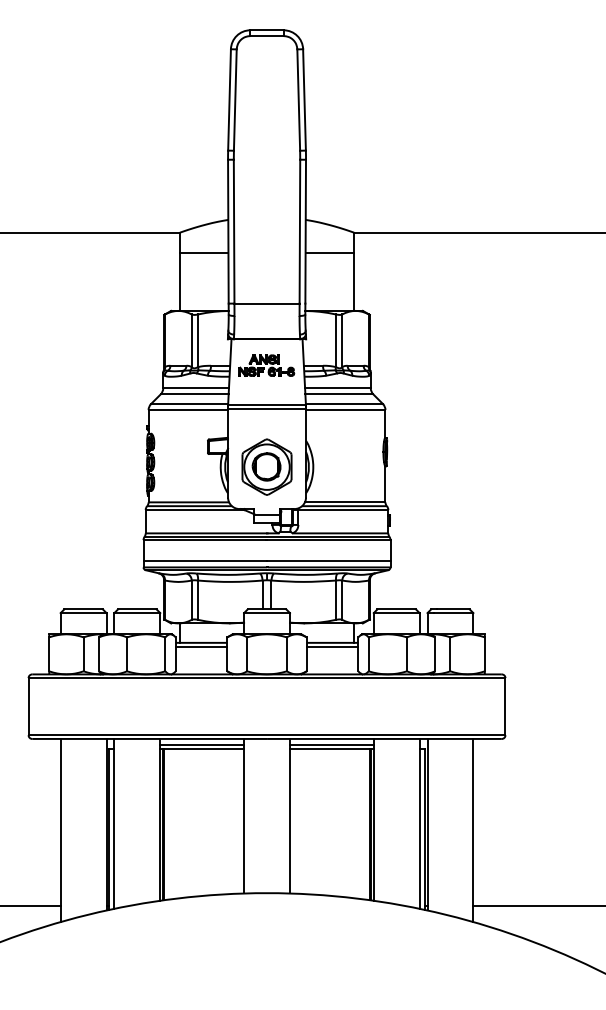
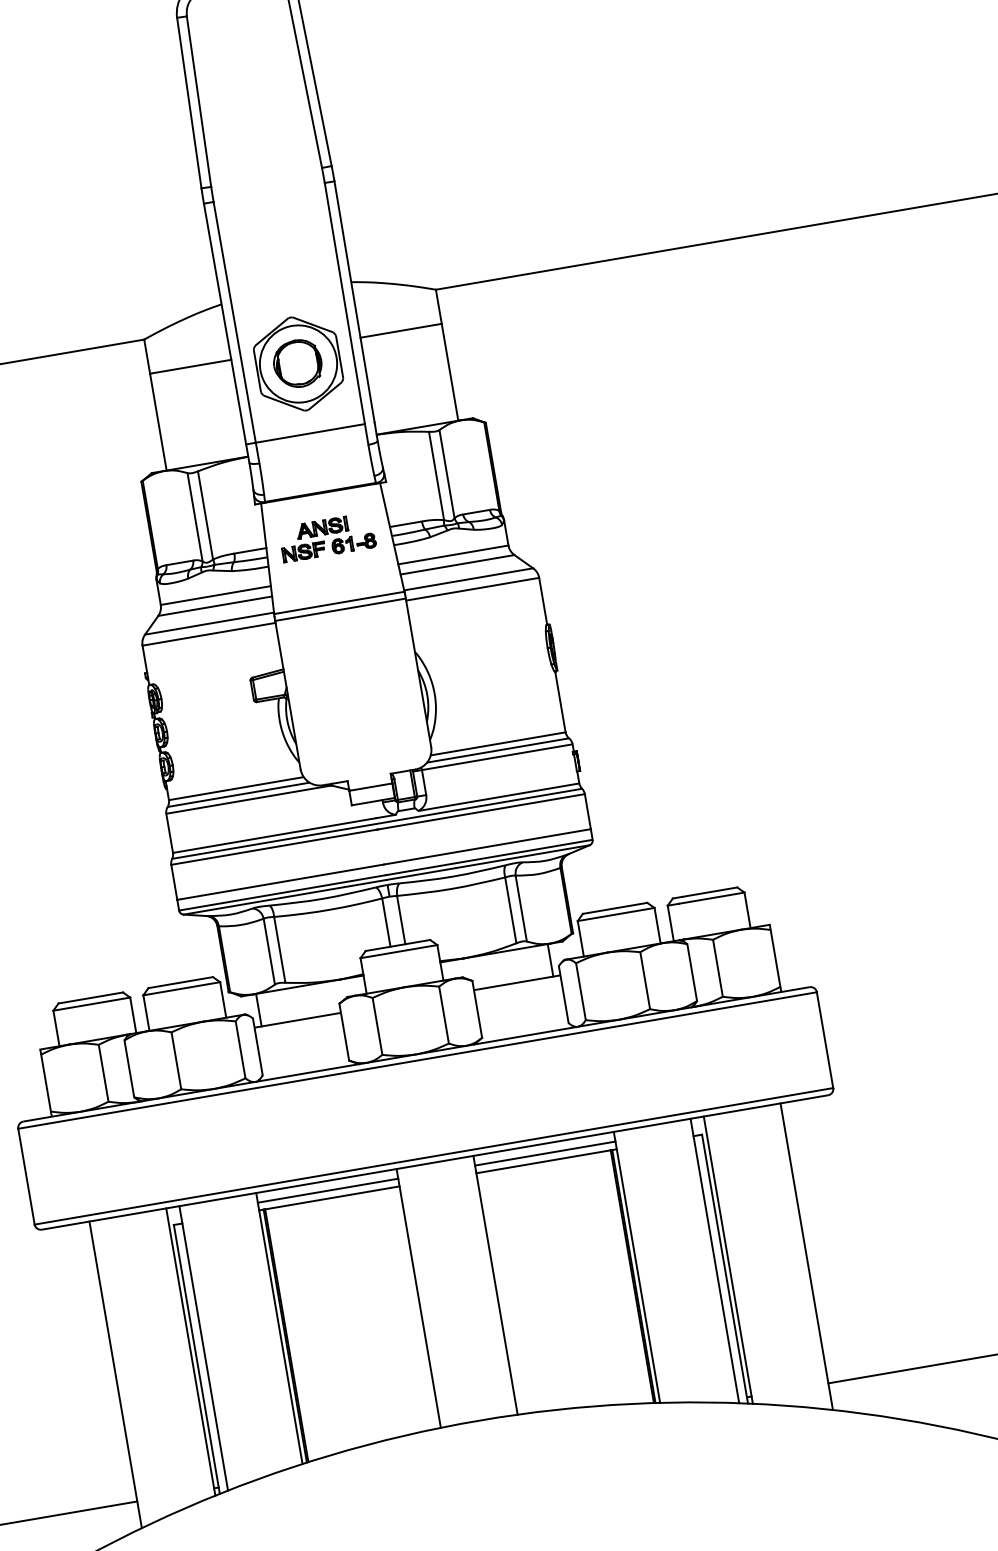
part: (266, 466) -> (297, 363), moved
line: (201, 646) -> (298, 1026), removed
line: (332, 646) -> (518, 988), removed

